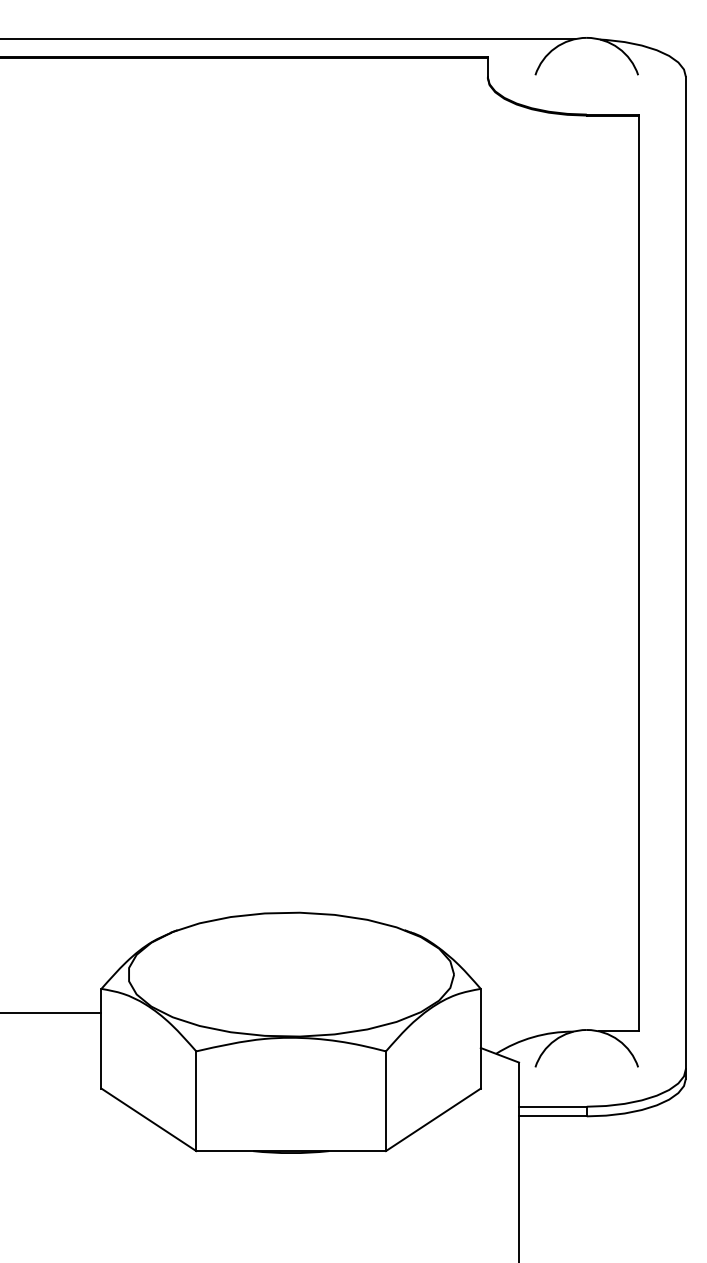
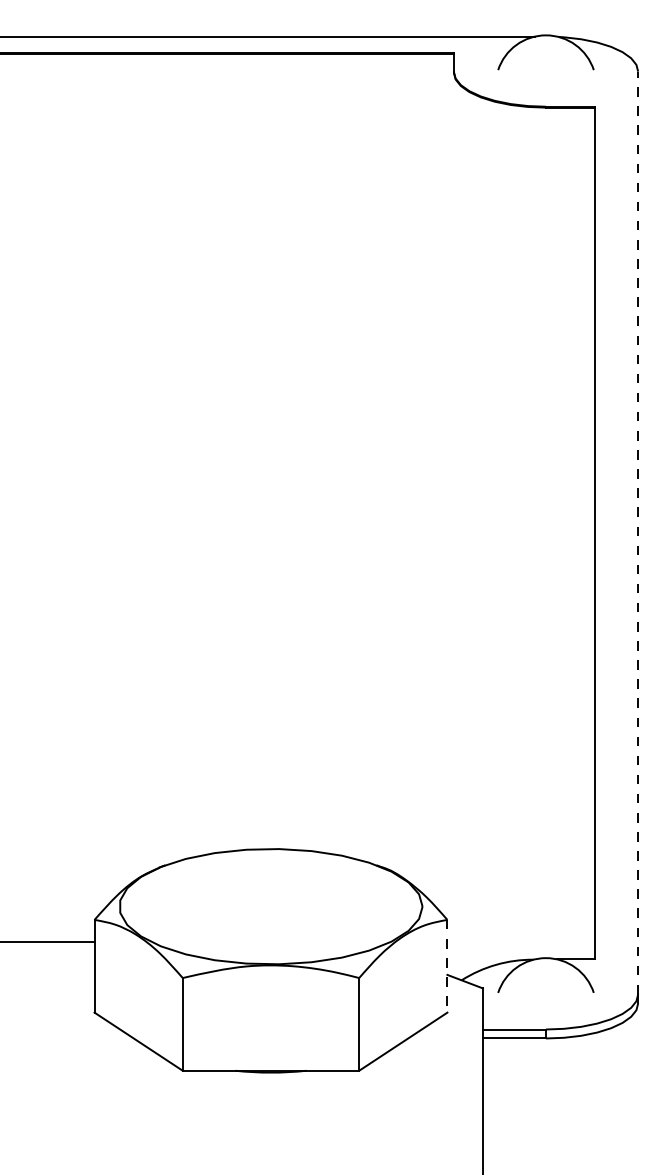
line: (685, 572) -> (637, 532), solid -> dashed
line: (480, 1038) -> (447, 966), solid -> dashed

